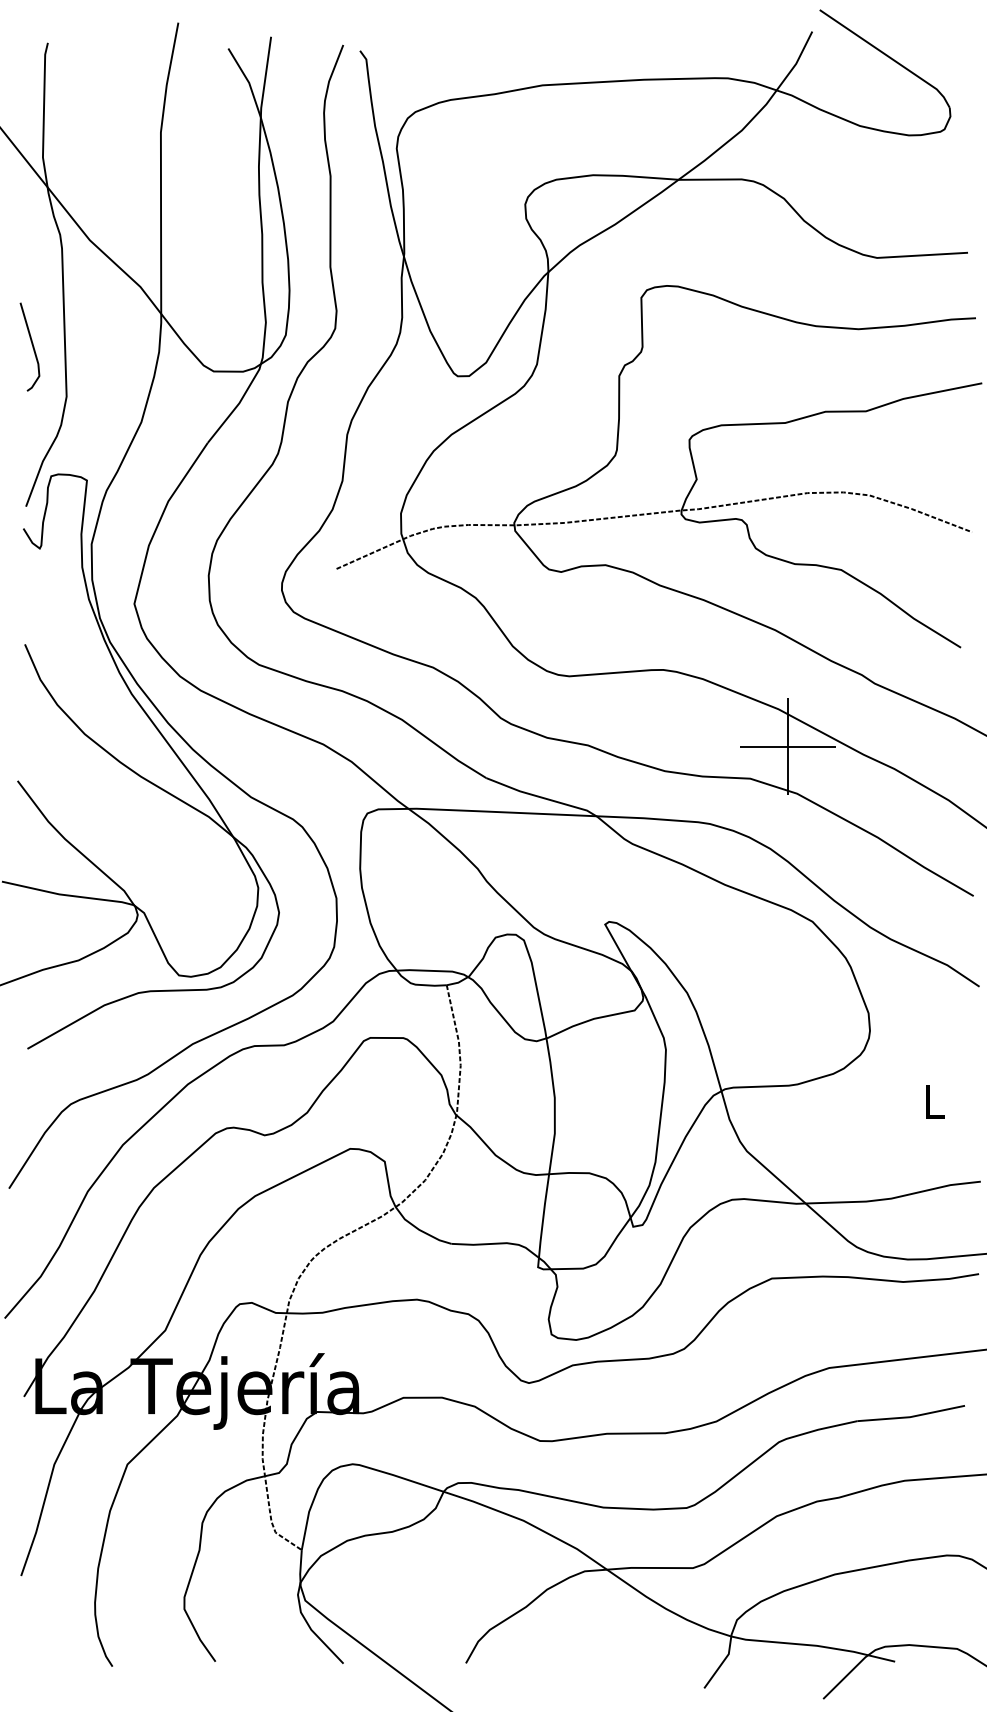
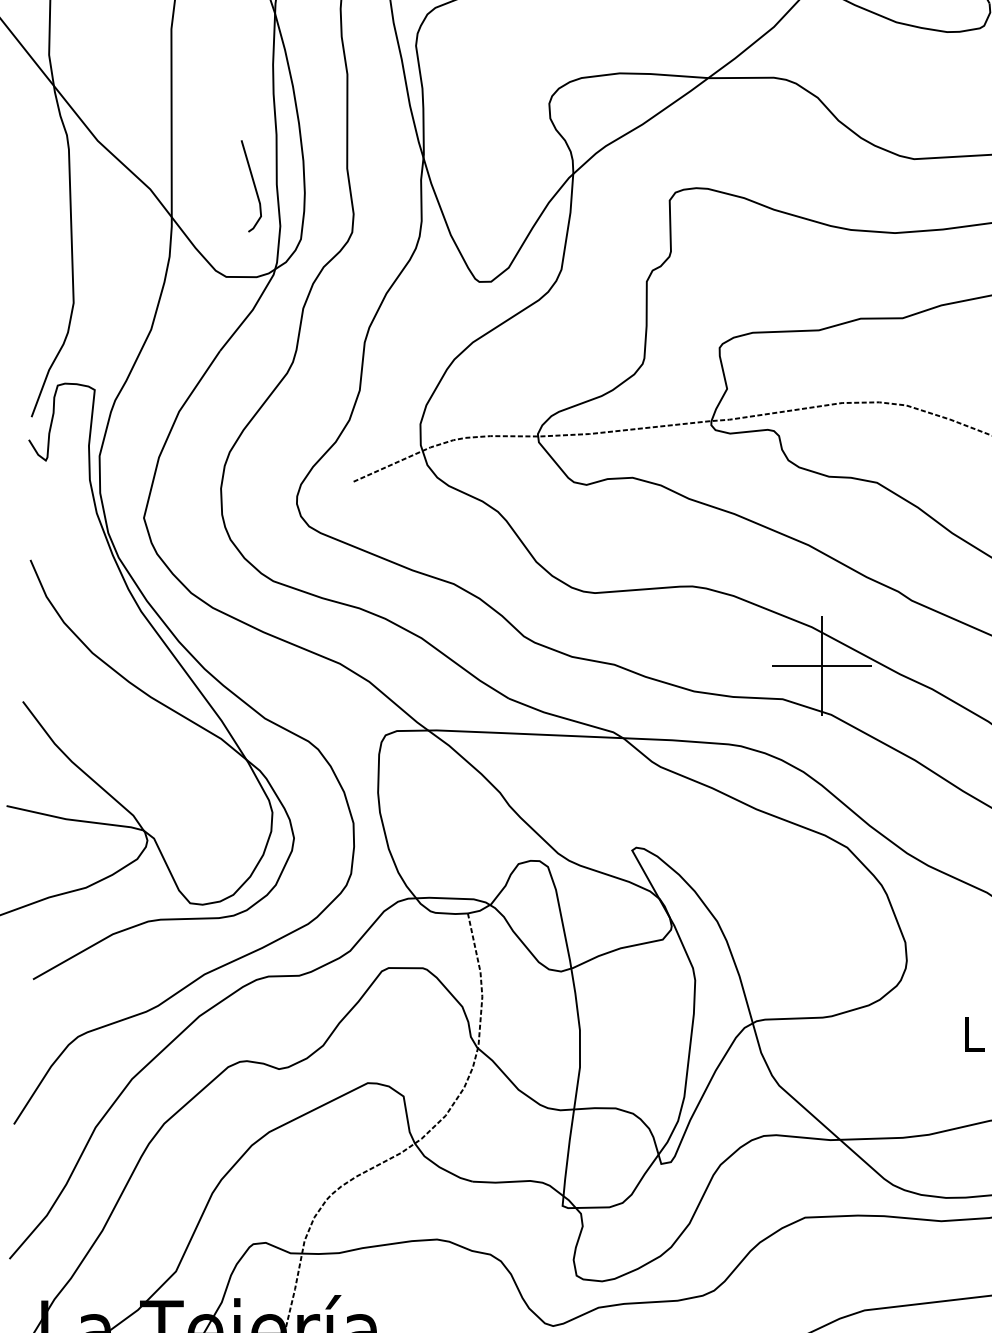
line: (31, 344) -> (252, 183), moved

